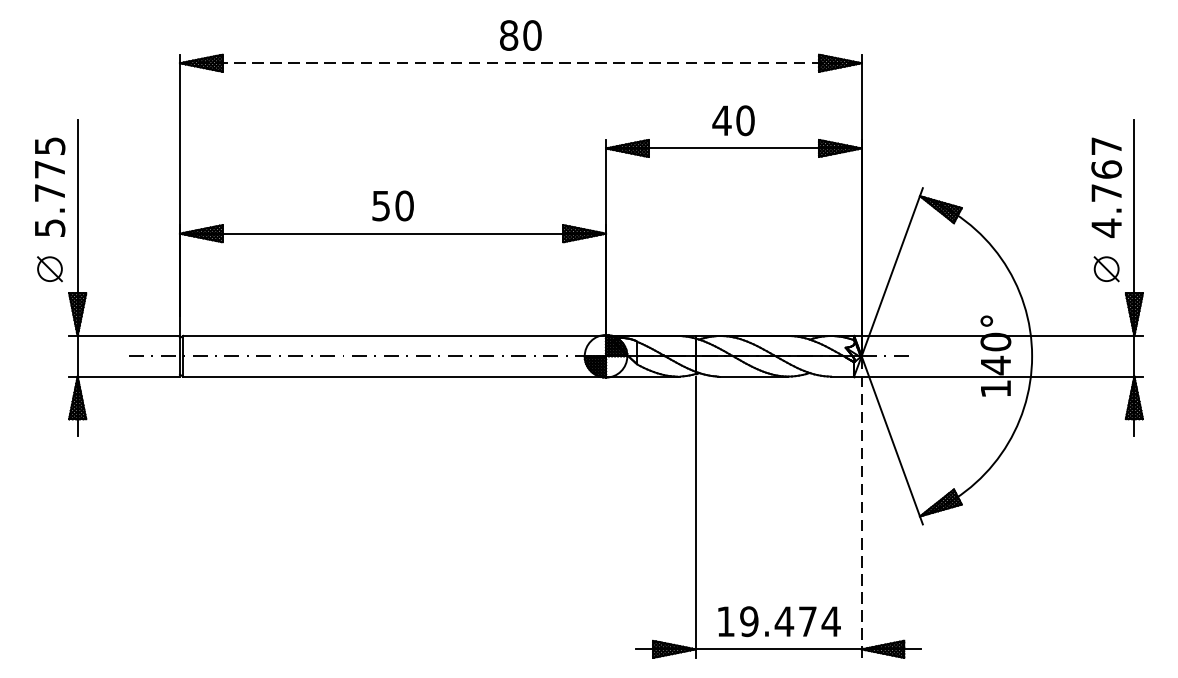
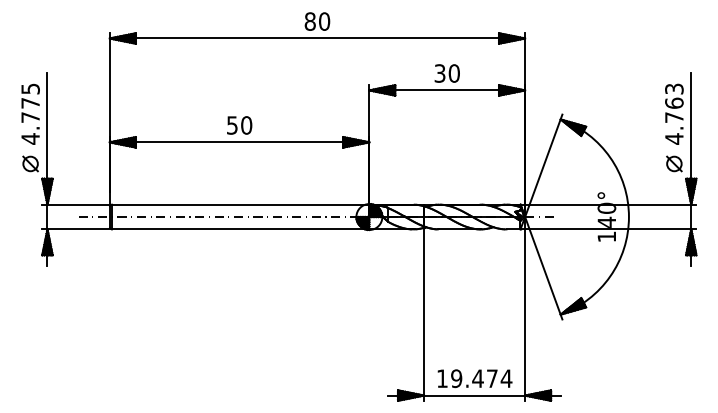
line: (520, 63) -> (317, 38), dashed -> solid
text: (721, 120) -> (439, 73), 40 -> 30
text: (1106, 145) -> (674, 88), 4.767 -> 4.763
text: (49, 227) -> (30, 138), 5.775 -> 4.775
line: (862, 506) -> (525, 308), dashed -> solid

